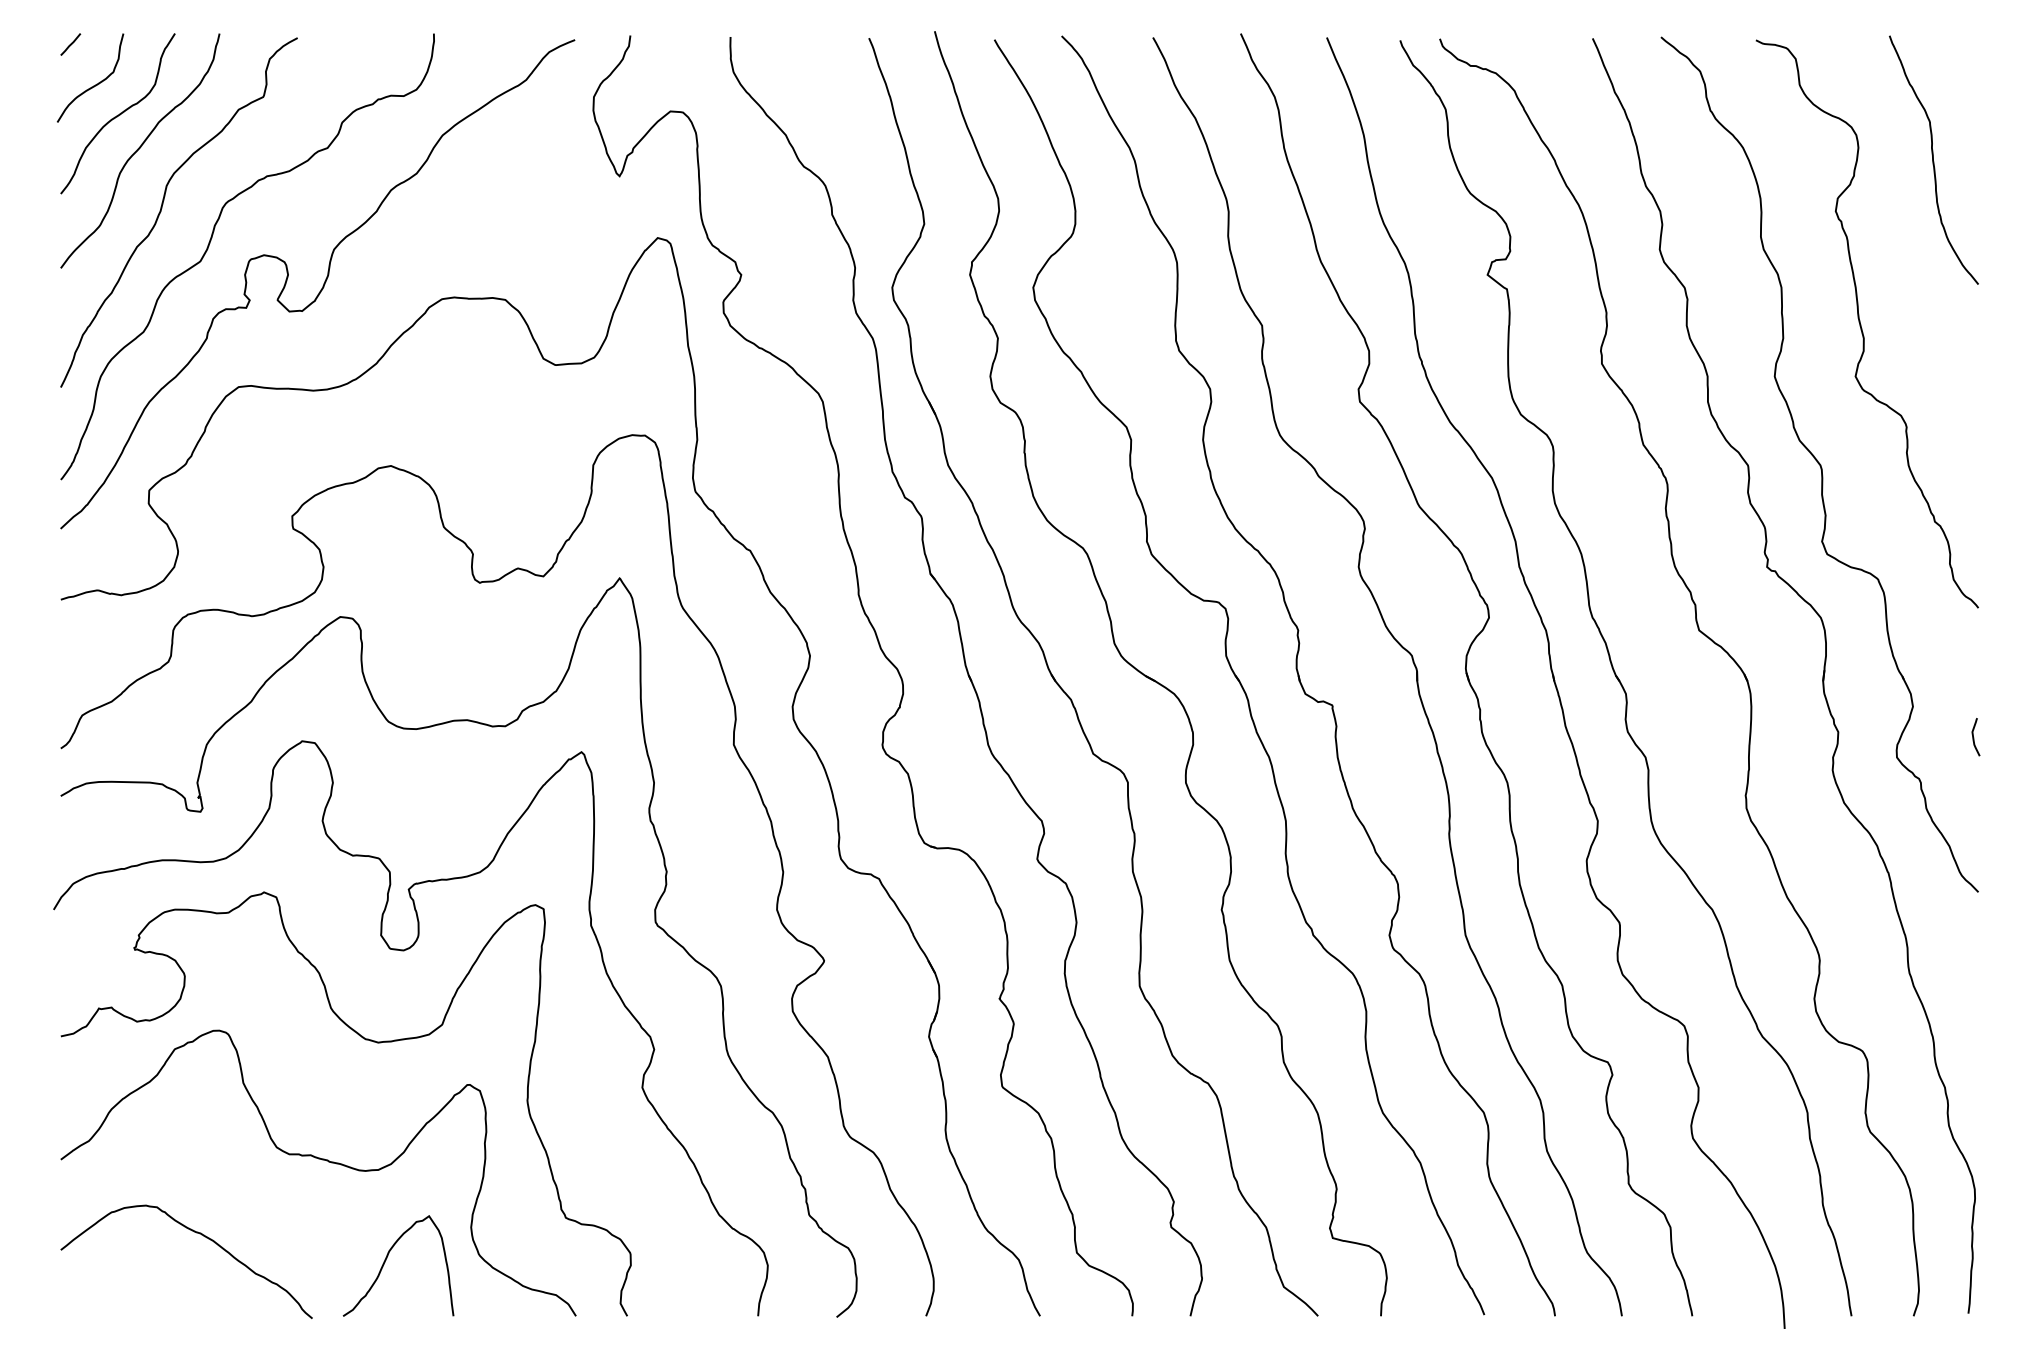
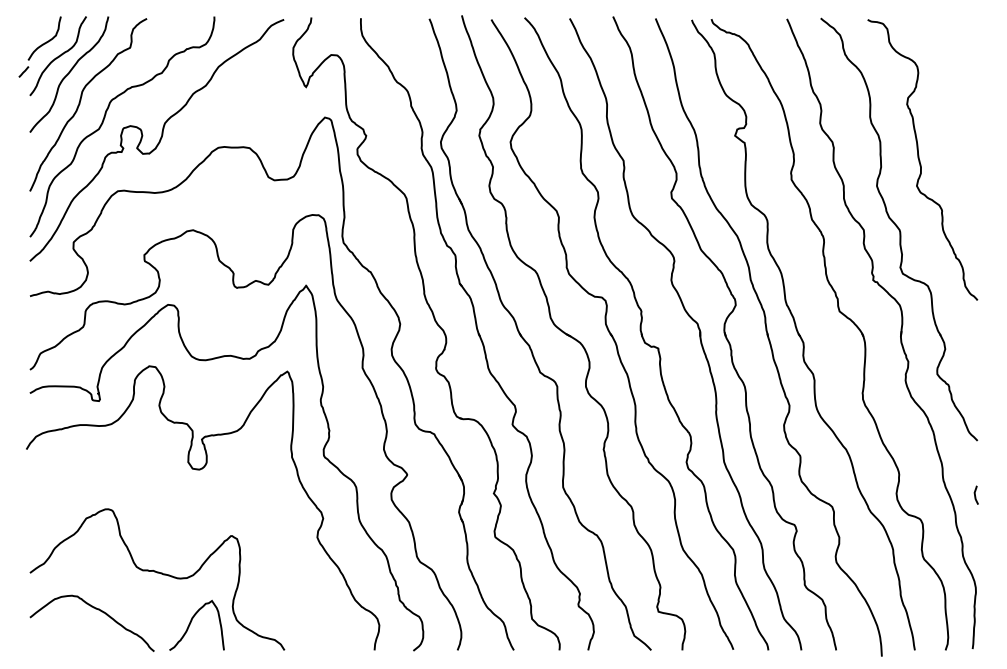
line: (69, 43) -> (23, 71), moved
curve: (1933, 158) -> (955, 78), removed
curve: (1974, 735) -> (975, 494), moved
curve: (365, 1041) -> (180, 514), removed

